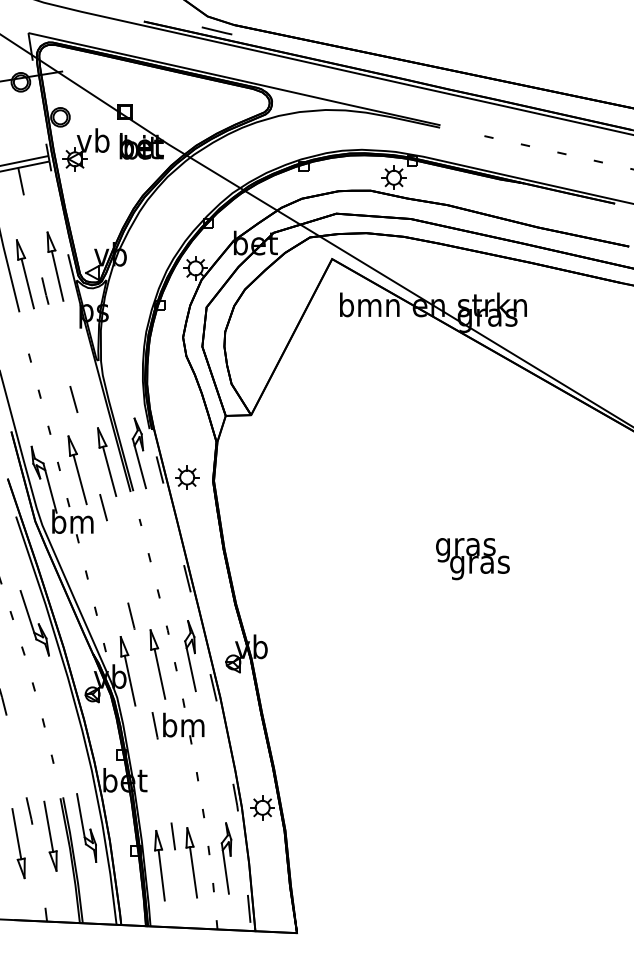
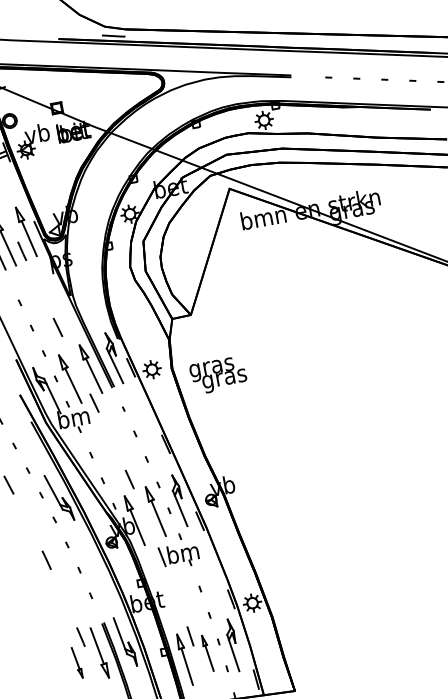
text: (472, 559) -> (218, 375), moved
part: (18, 843) -> (77, 662), size x0.6
part: (191, 862) -> (207, 653), size x0.7

